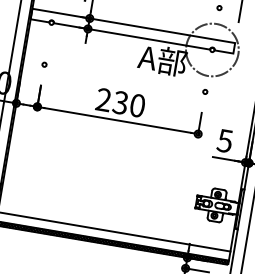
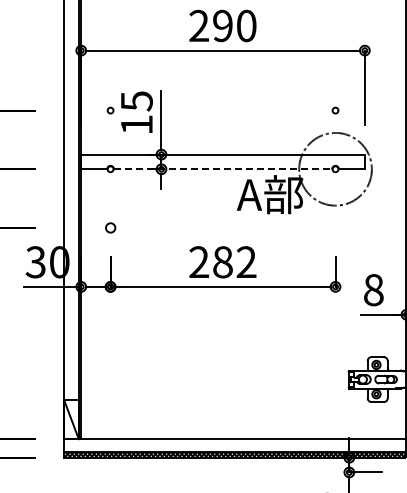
line: (132, 36) -> (223, 169), solid -> dashed
circle: (44, 64) -> (110, 227), size x1.6
circle: (205, 91) -> (335, 227), removed
text: (128, 104) -> (234, 262), 230 -> 282
text: (224, 141) -> (373, 290), 5 -> 8

